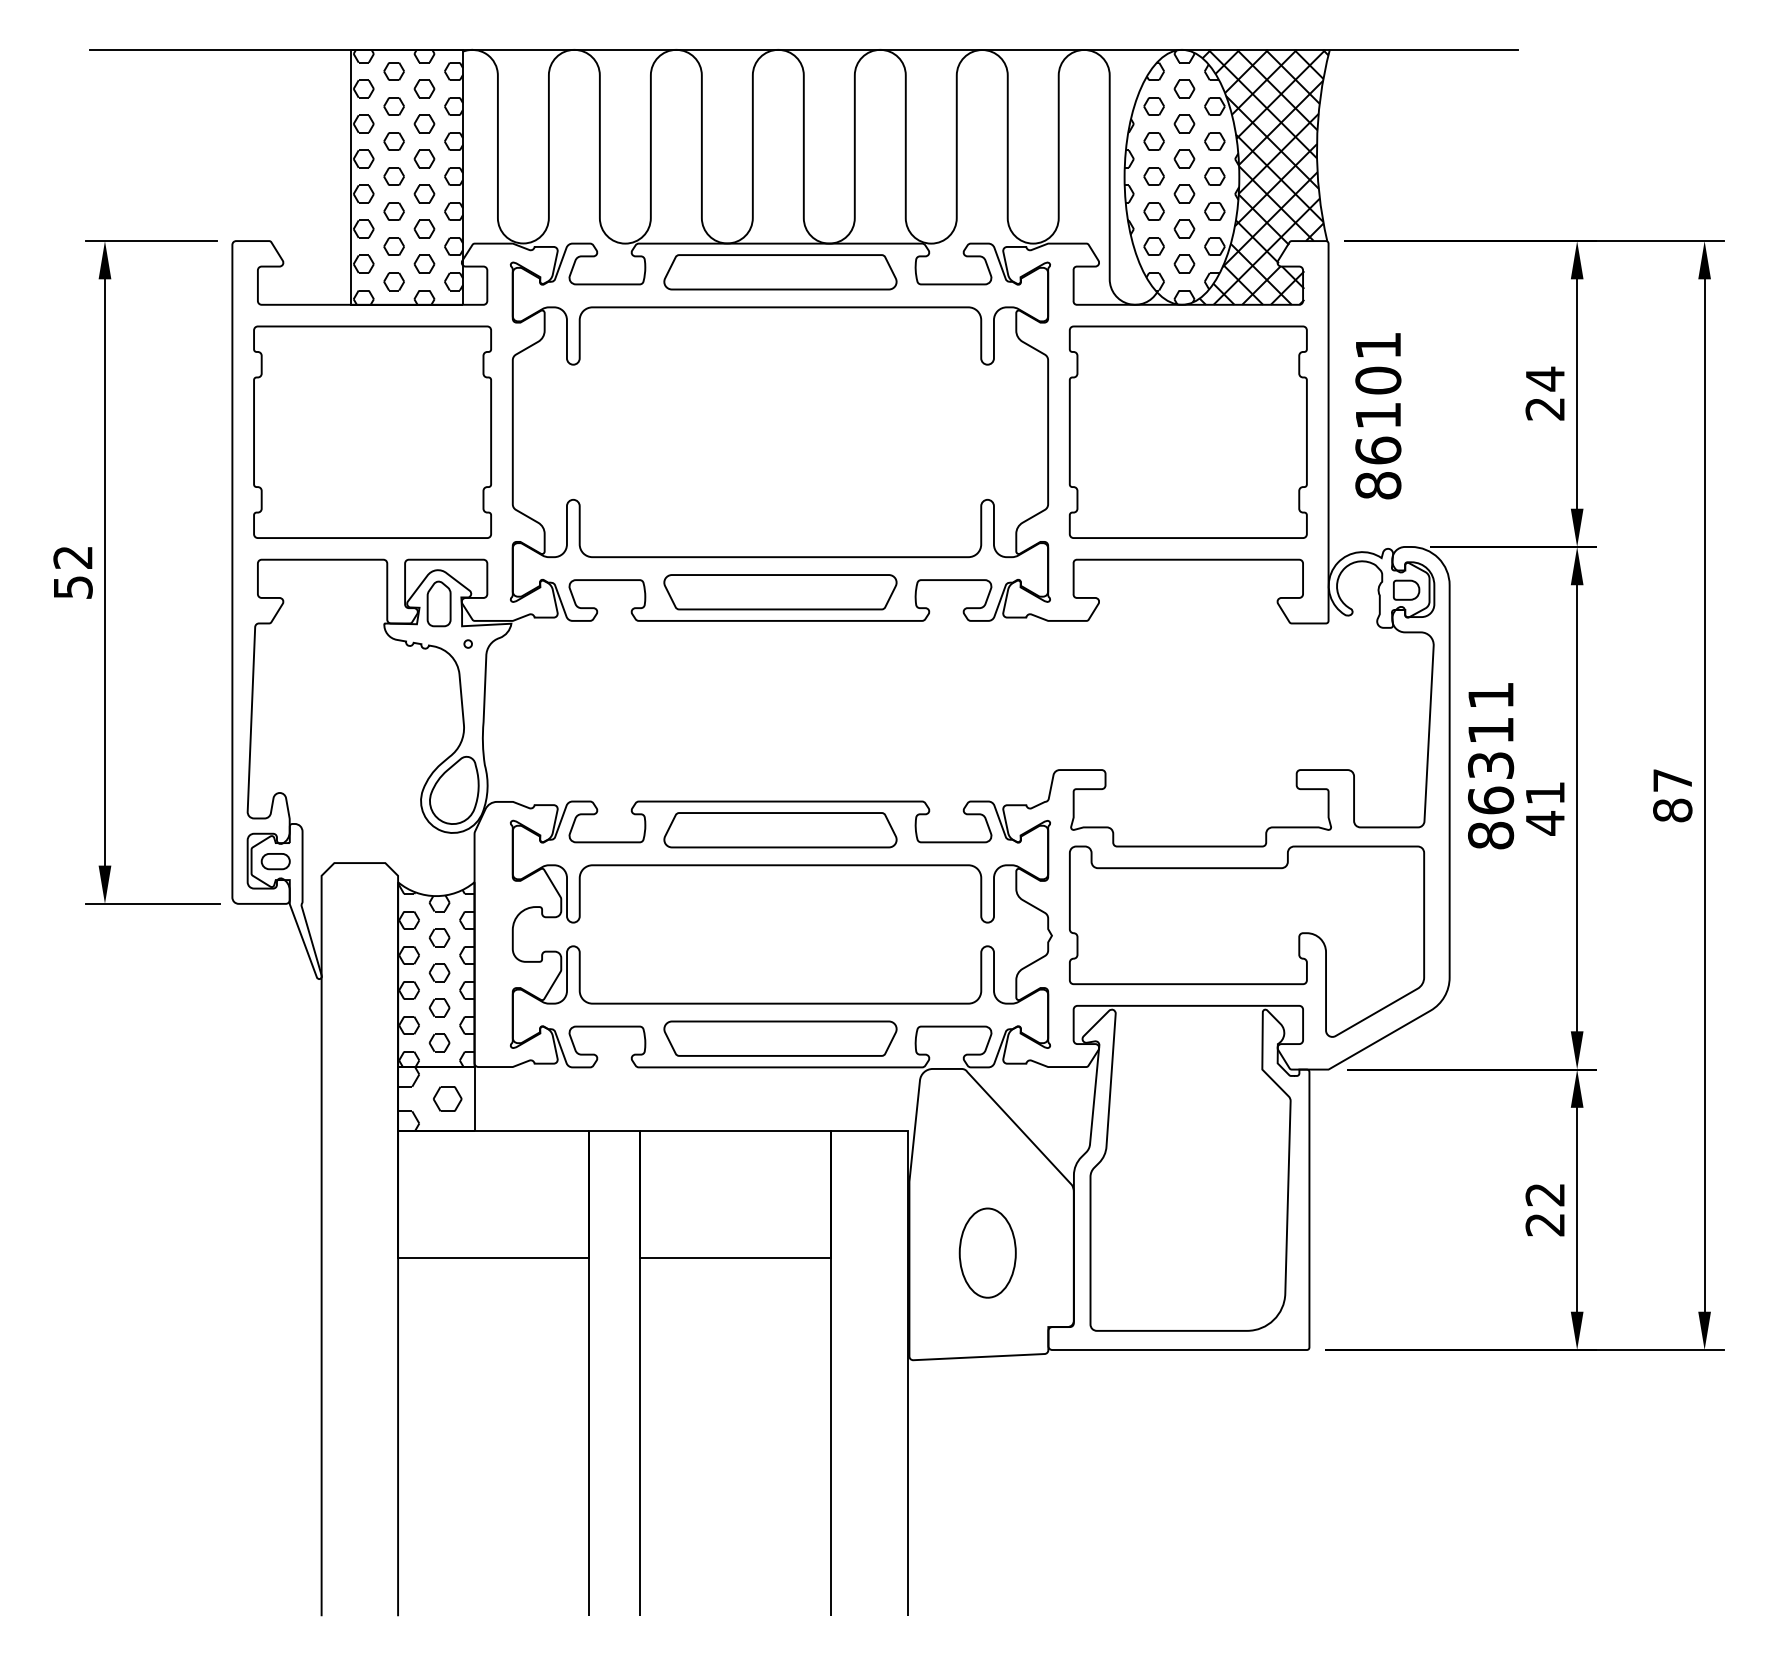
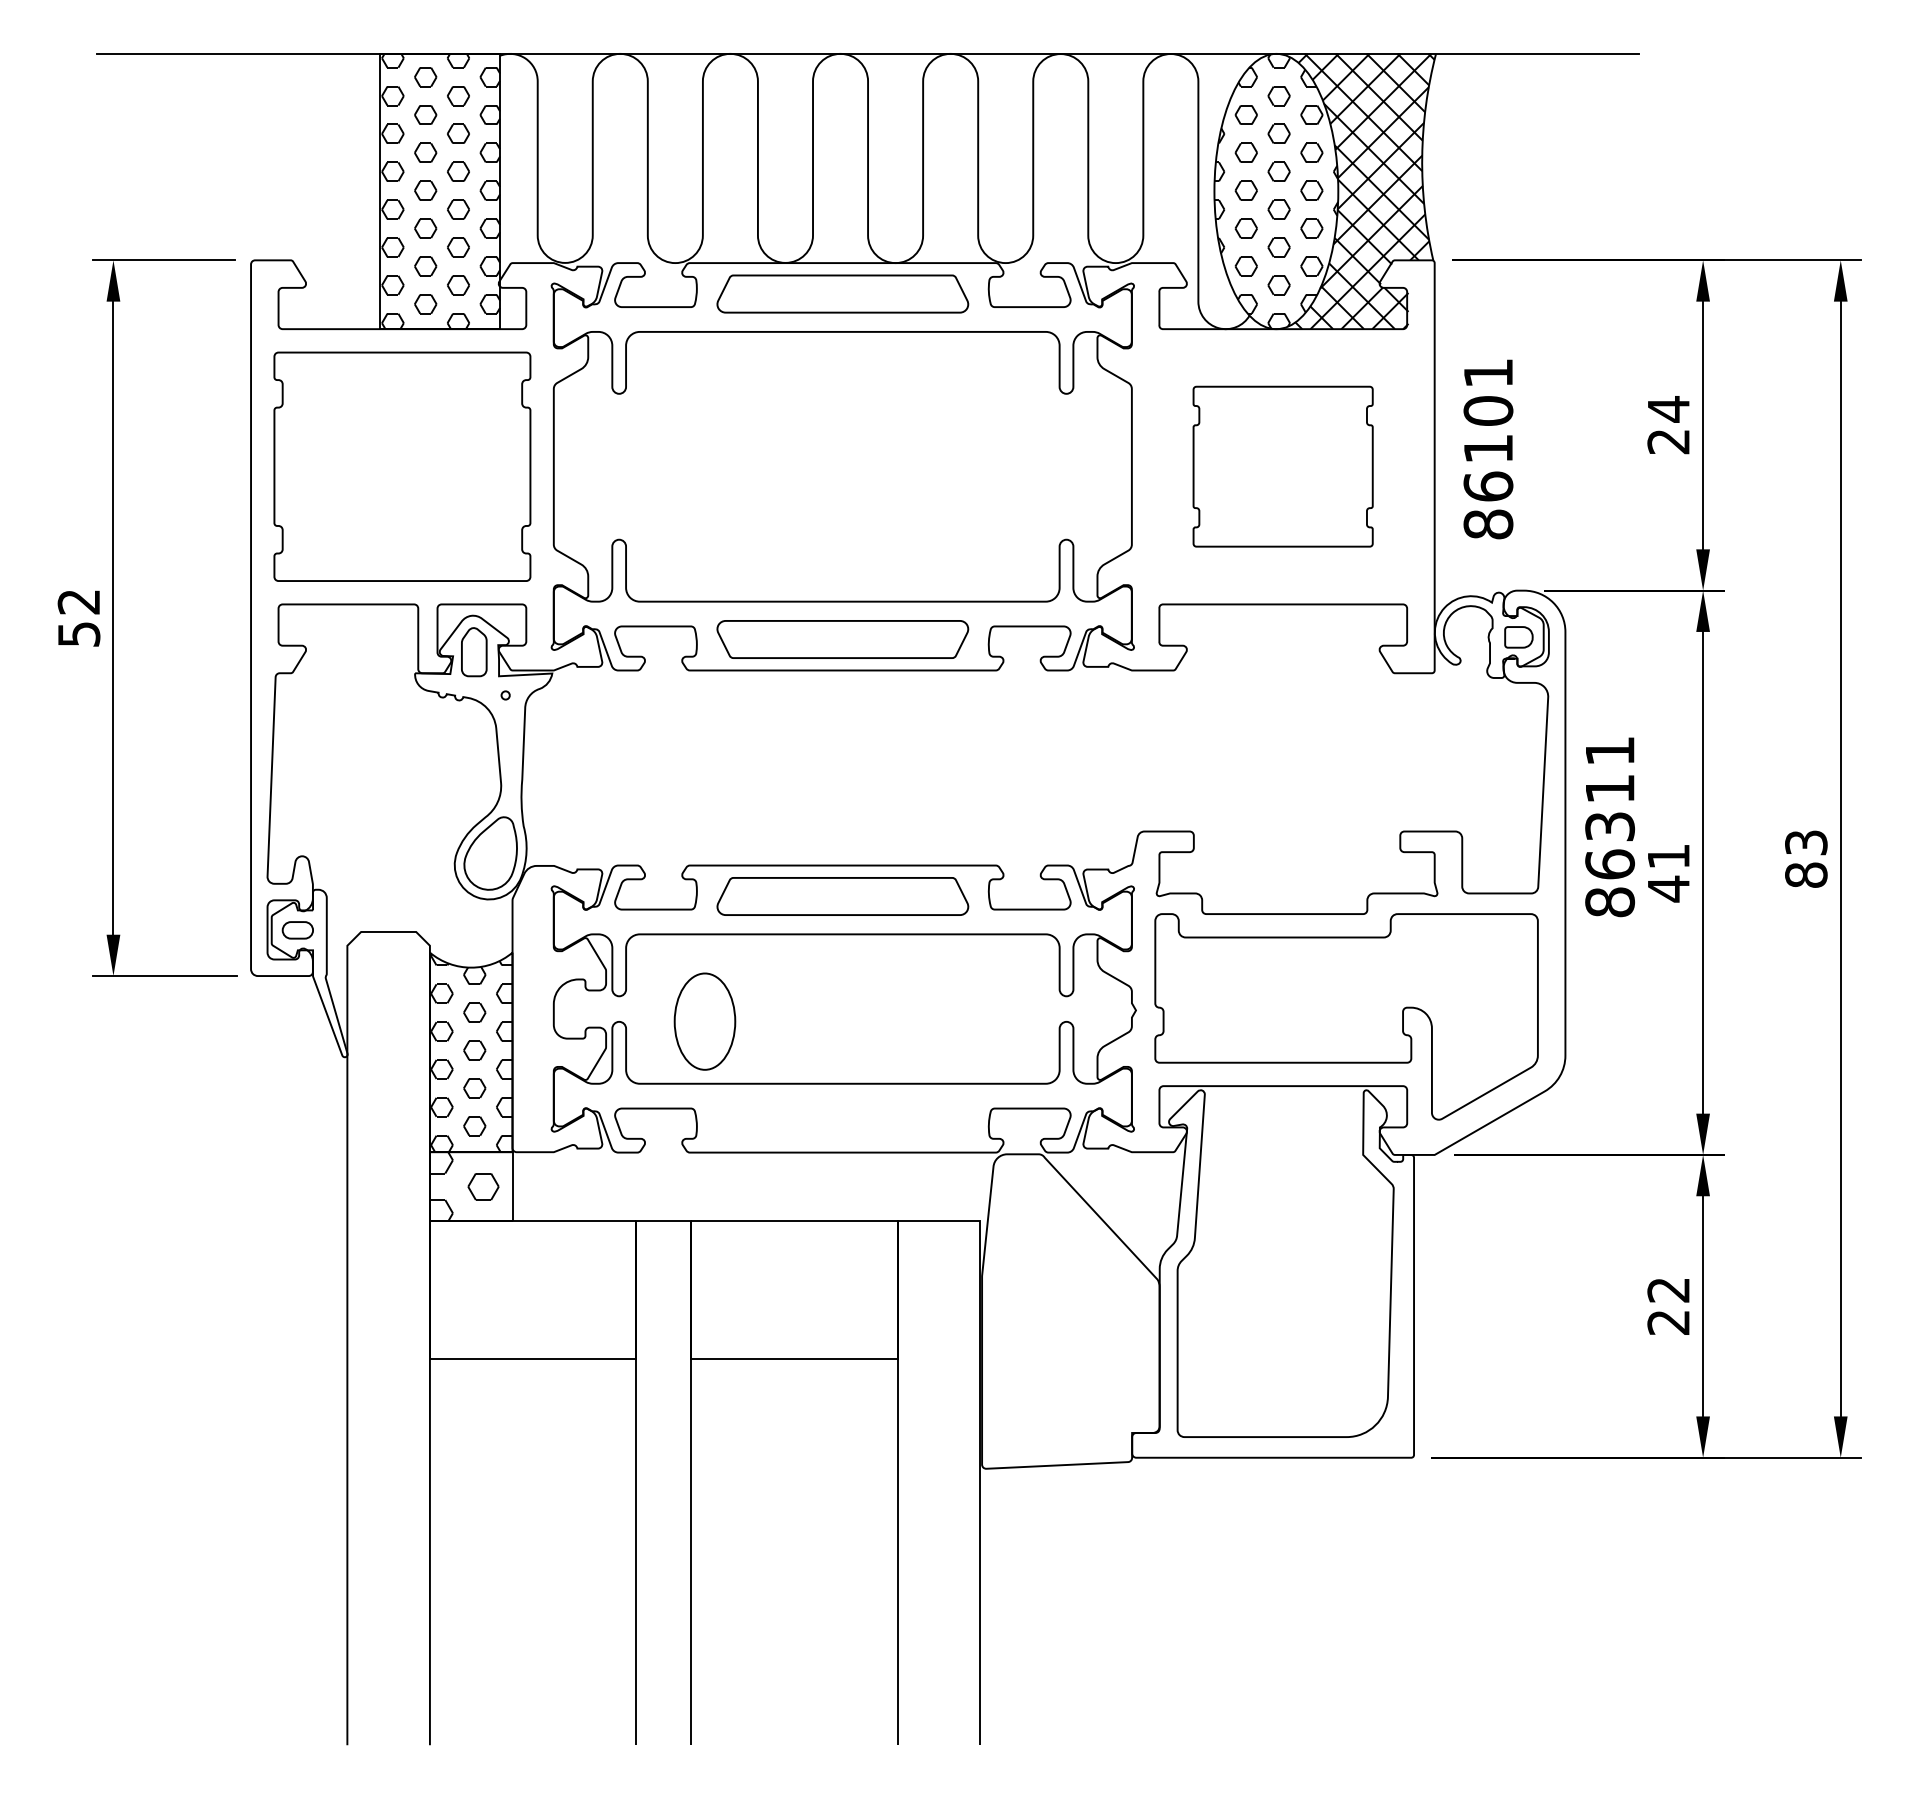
part: (1187, 431) -> (1282, 465), size x0.7
text: (1672, 780) -> (1806, 842), 87 -> 83
curve: (780, 1022) -> (842, 1104), removed
part: (987, 1252) -> (704, 1020), moved

